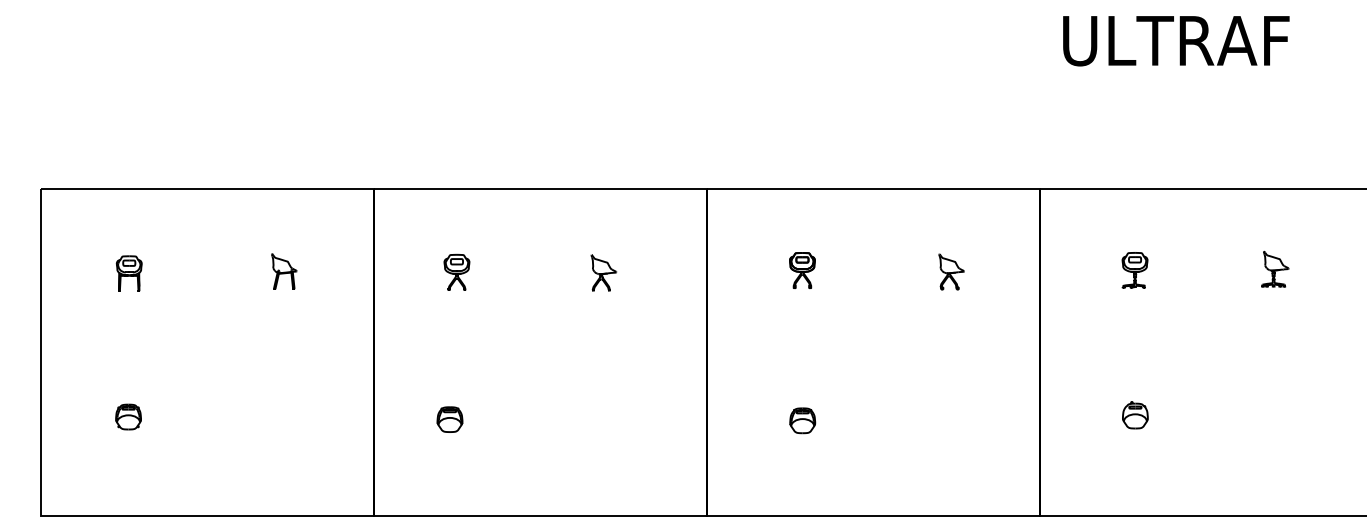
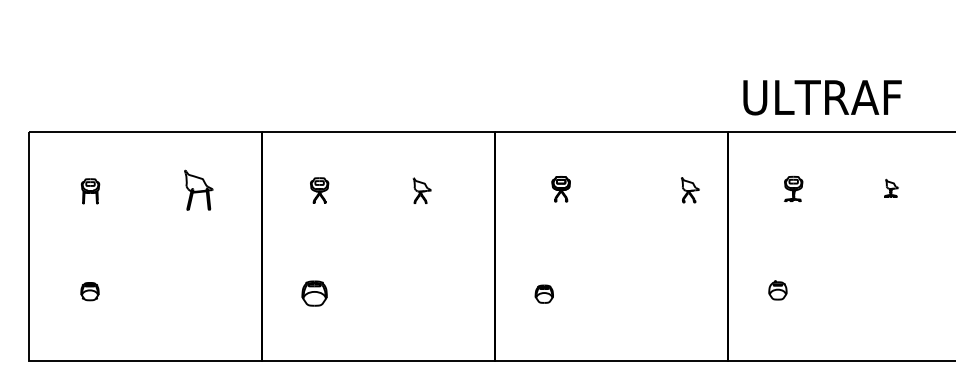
text: (1176, 40) -> (822, 97), moved
part: (1274, 269) -> (891, 188), size x0.7
part: (283, 271) -> (198, 189), size x1.6
part: (951, 272) -> (690, 190), moved
part: (1134, 415) -> (777, 290), moved
part: (449, 418) -> (314, 292), size x1.4
part: (801, 419) -> (543, 293), moved

